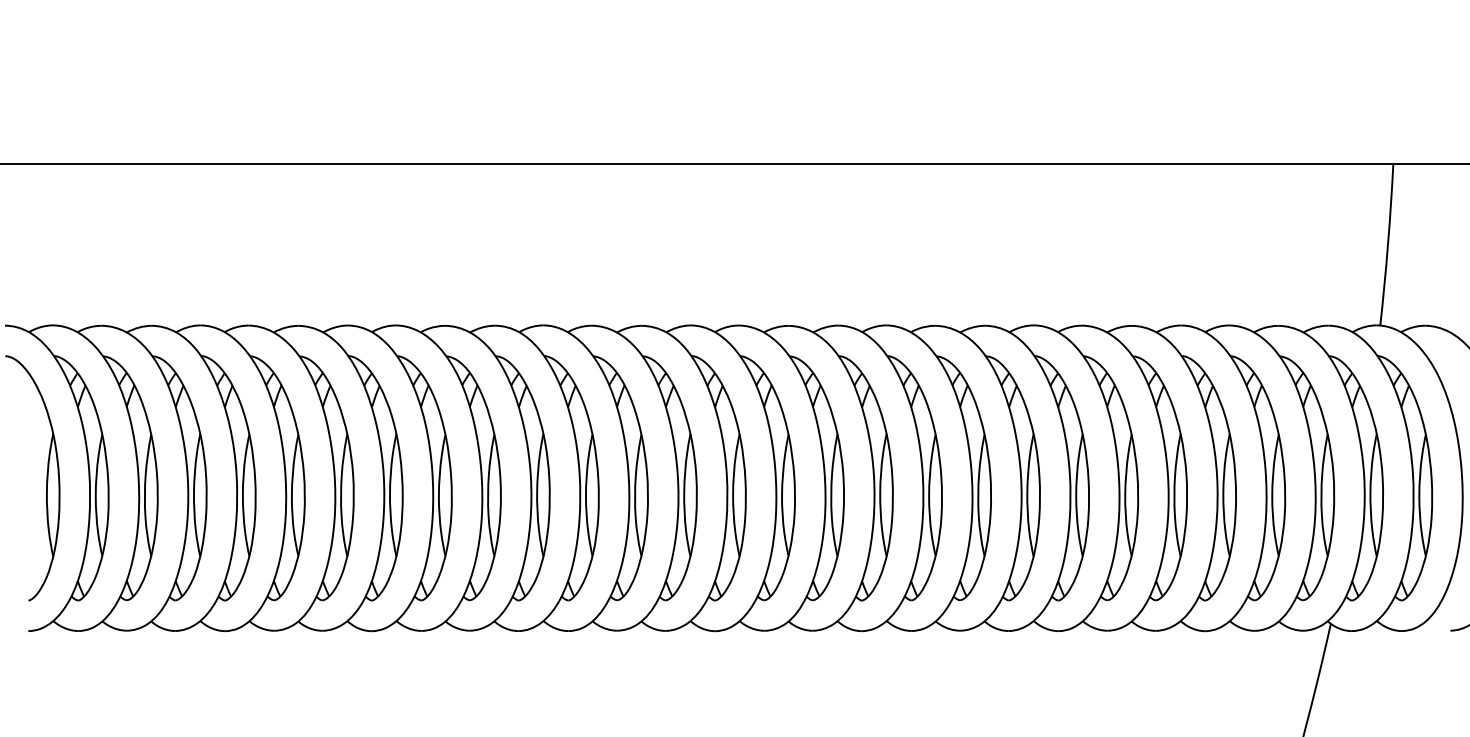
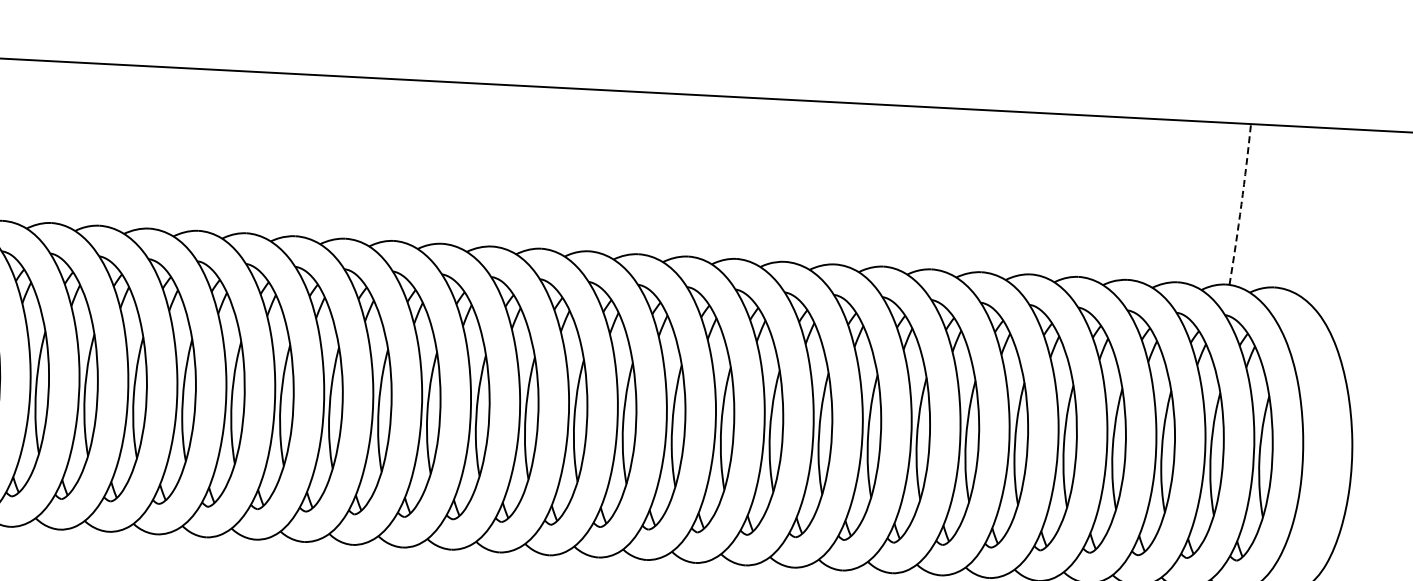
arc: (1388, 244) -> (1241, 204), solid -> dashed

